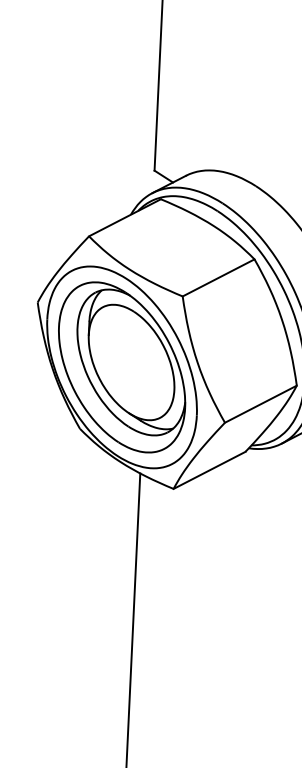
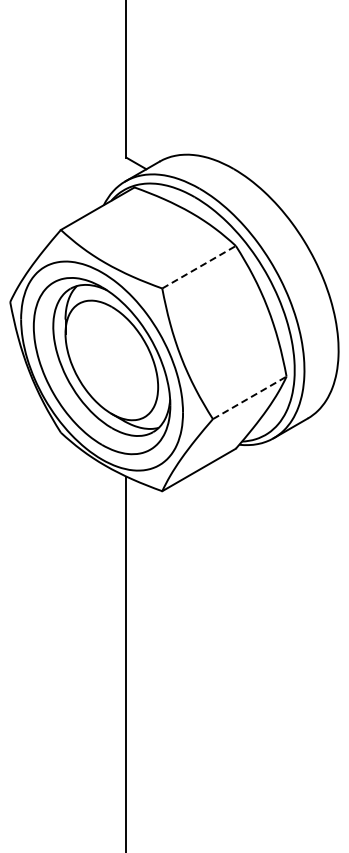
line: (218, 278) -> (199, 267), solid -> dashed
line: (260, 403) -> (249, 397), solid -> dashed

